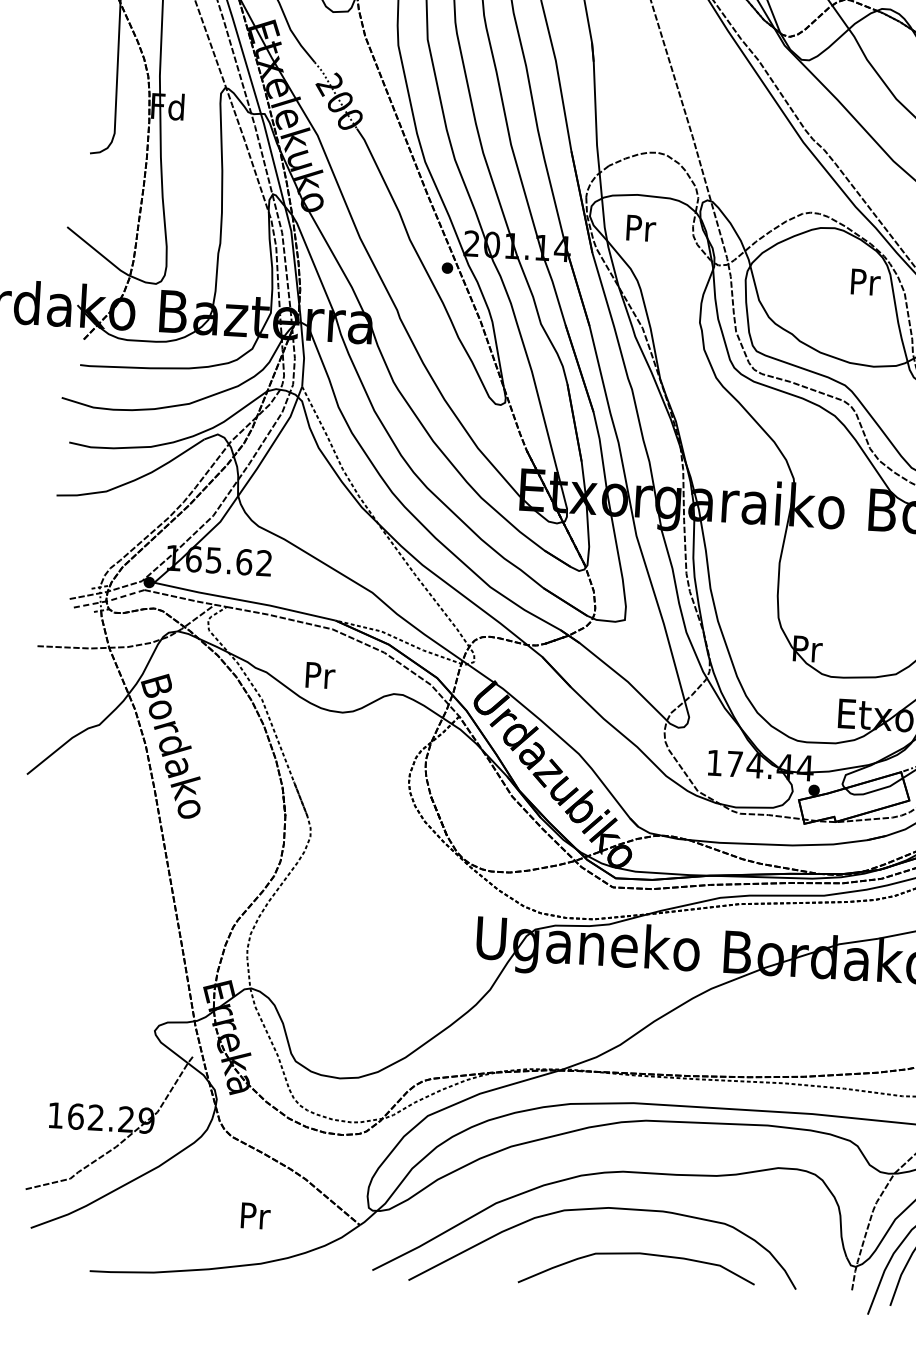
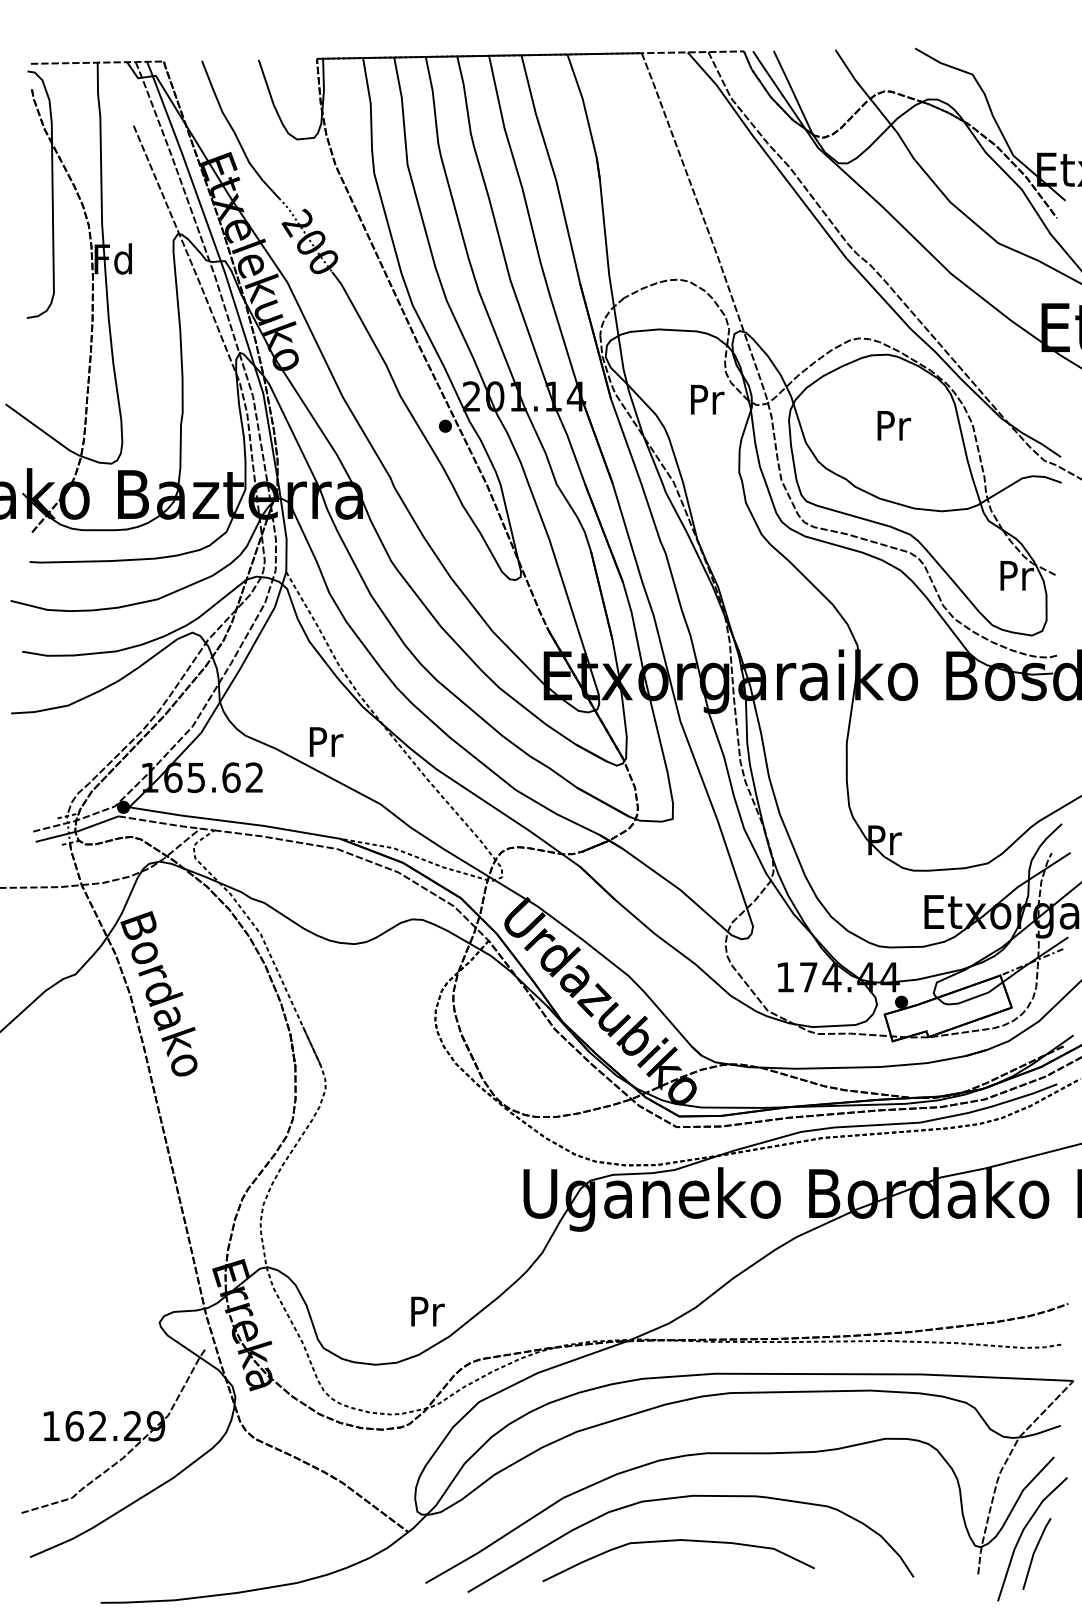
text: (641, 228) -> (707, 399), moved
text: (866, 282) -> (894, 425), moved
line: (109, 601) -> (78, 831), dashed -> solid
text: (320, 675) -> (326, 741), moved
text: (255, 1215) -> (427, 1311), moved
curve: (636, 1254) -> (677, 1541), moved

